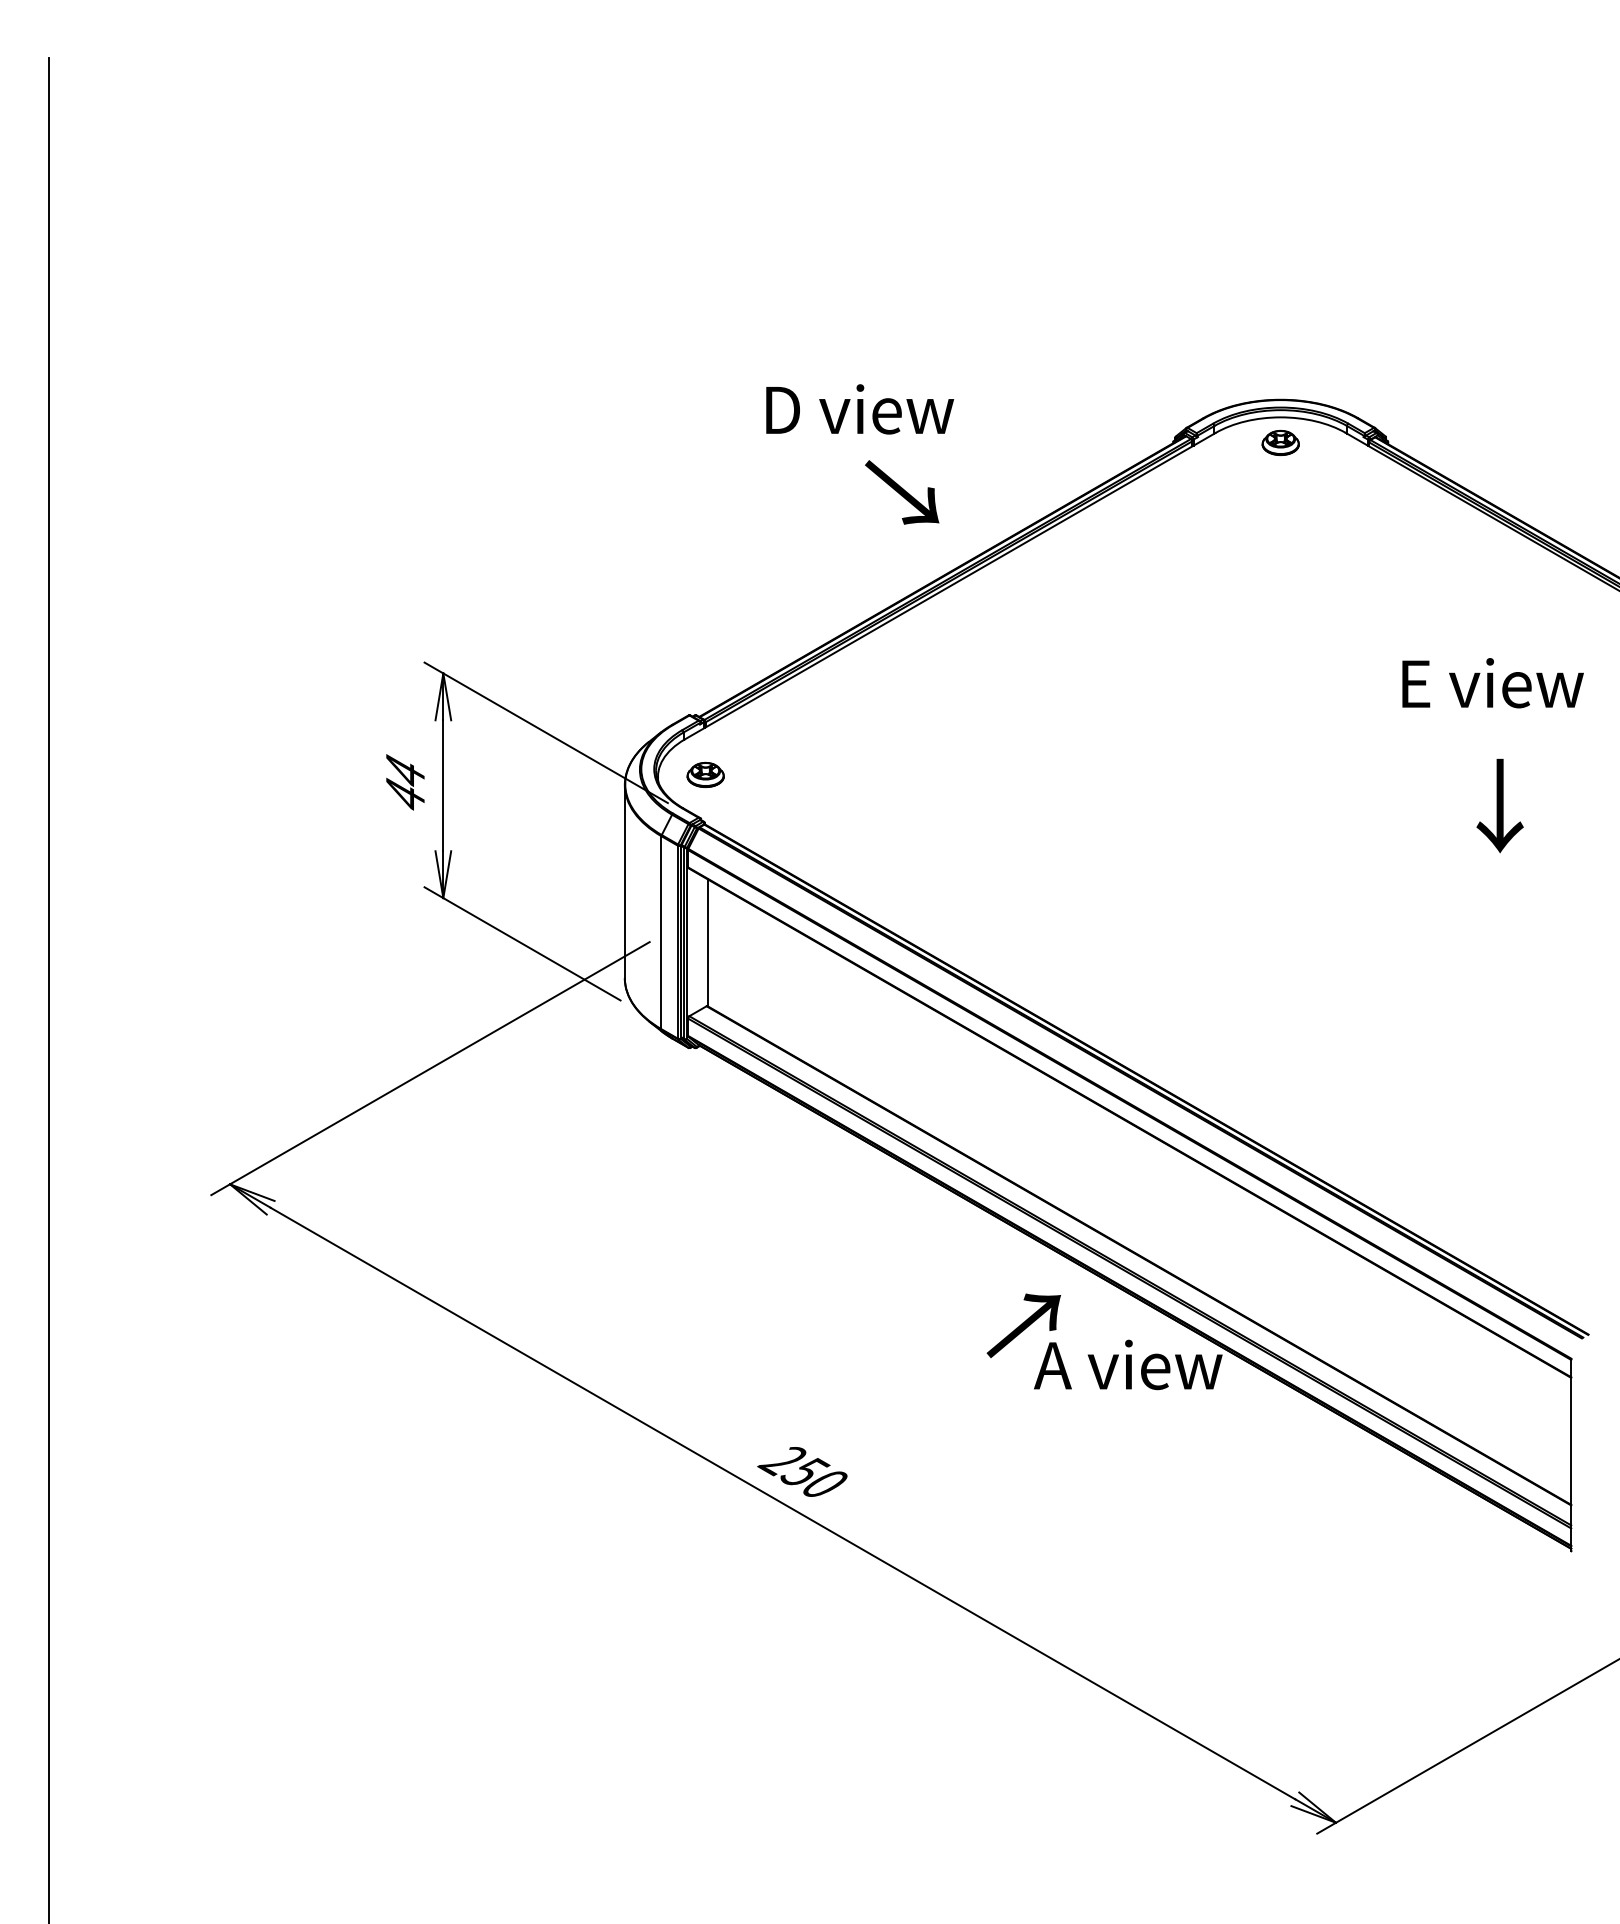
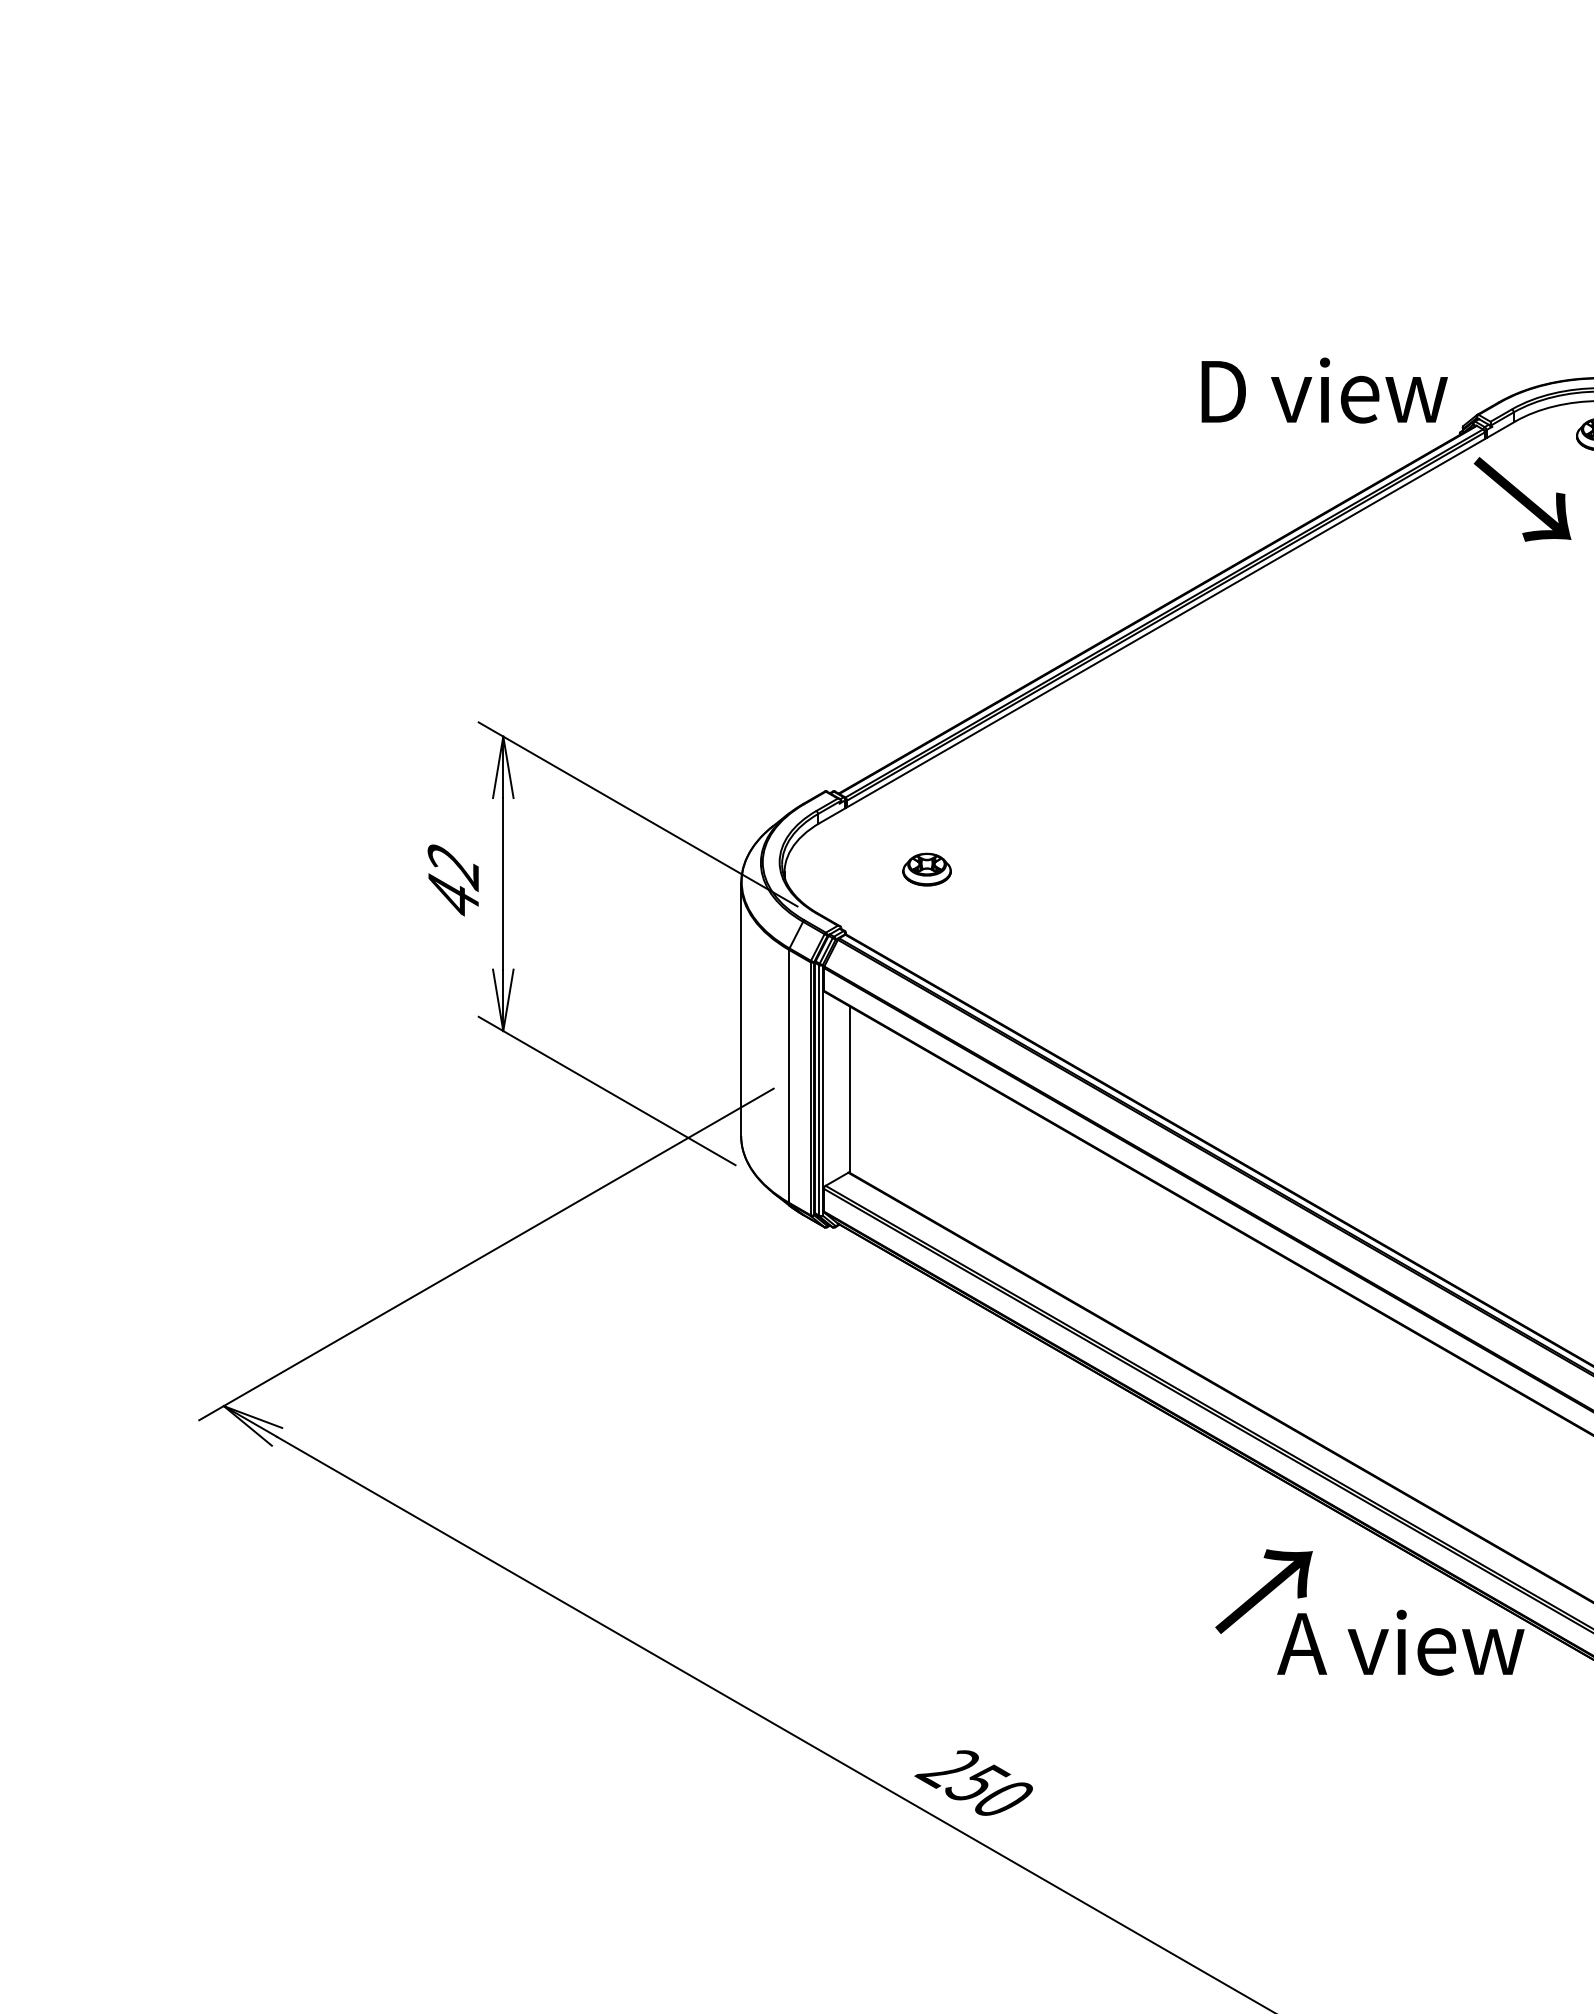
text: (860, 409) -> (1325, 390), moved
text: (902, 492) -> (1523, 499), moved
text: (404, 772) -> (452, 866), 44 -> 42
part: (705, 774) -> (926, 869), moved

